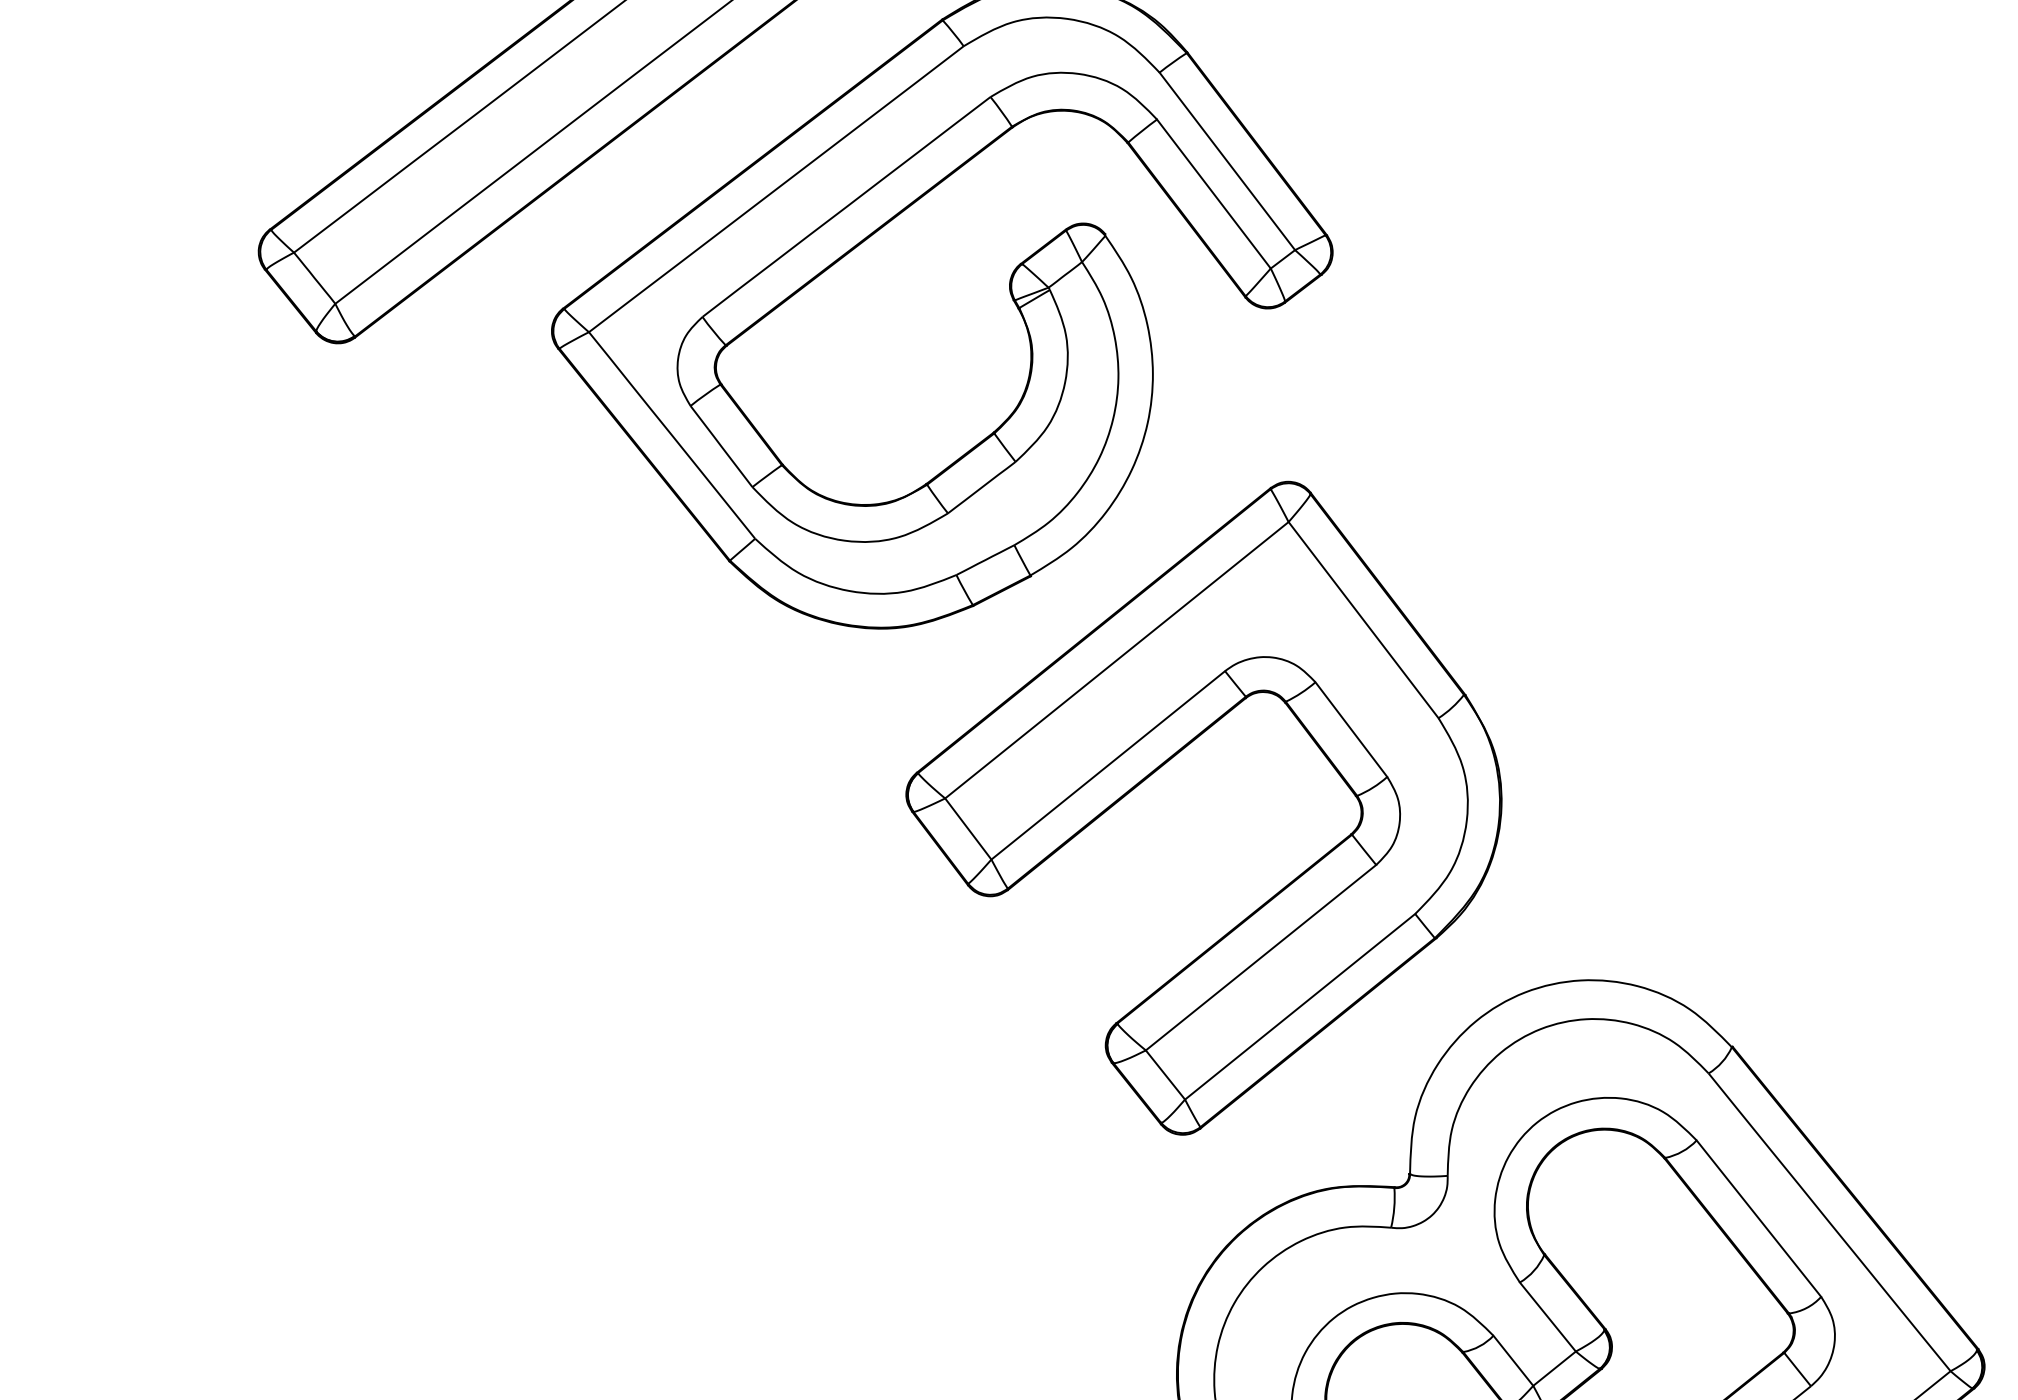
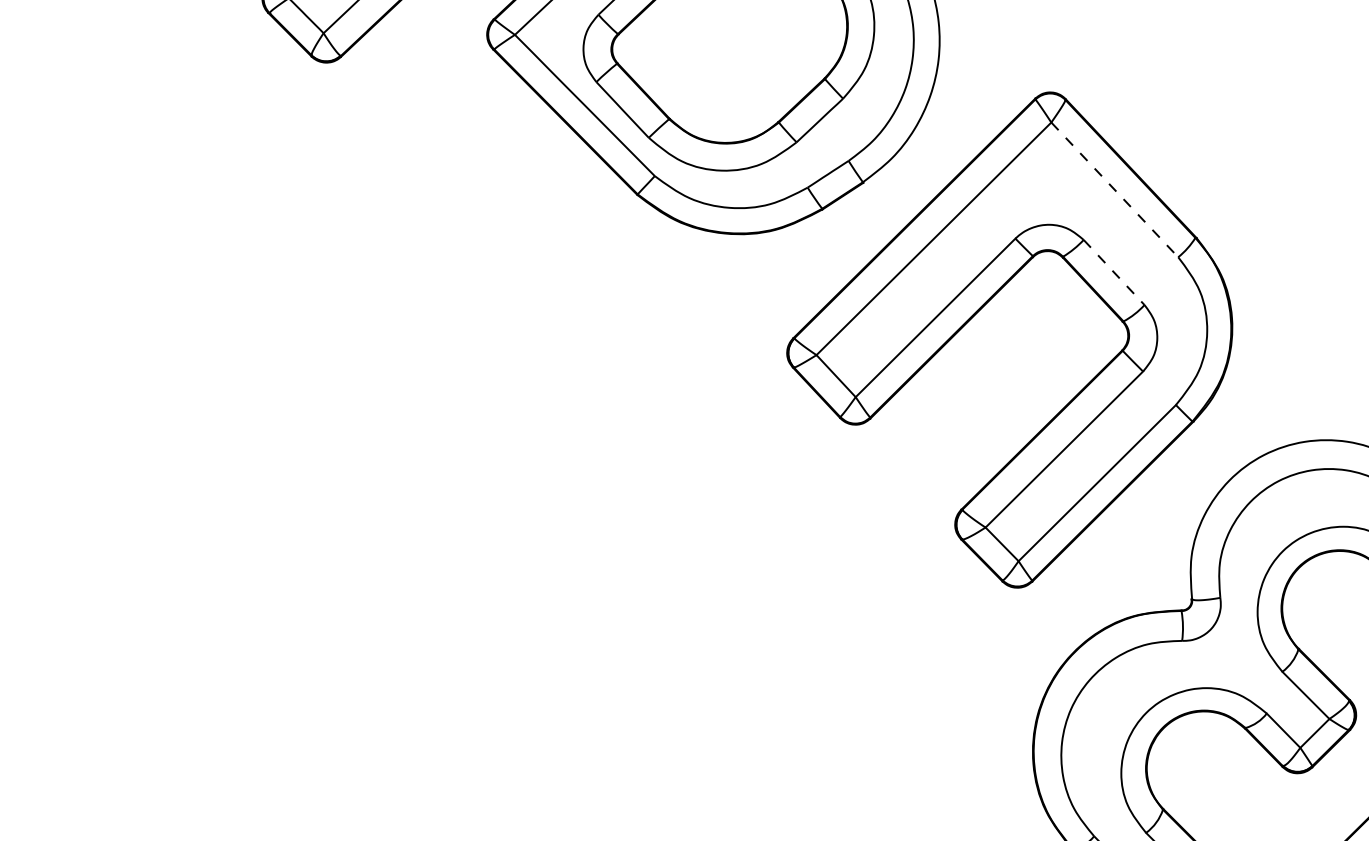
line: (1363, 620) -> (1114, 190), solid -> dashed
line: (1351, 730) -> (1114, 273), solid -> dashed

